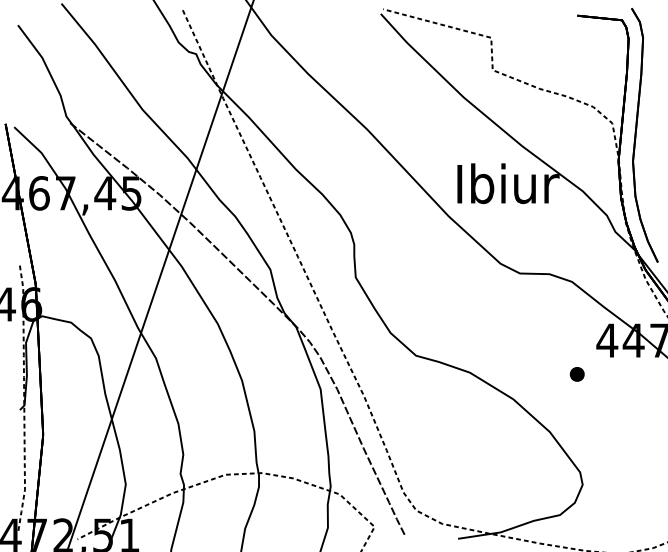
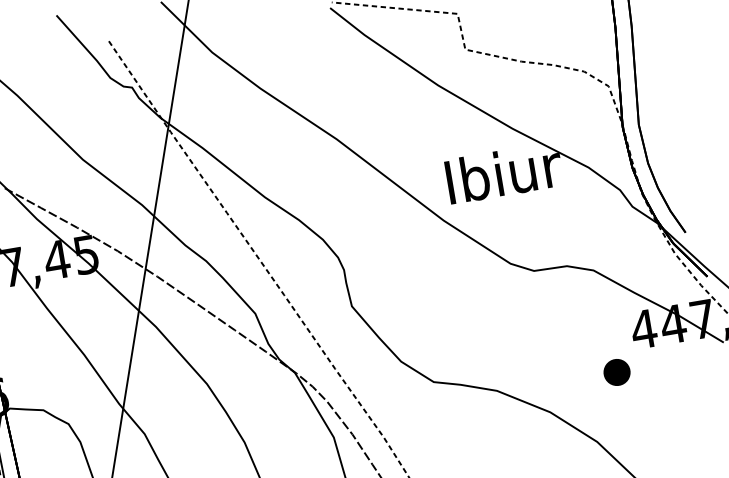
part: (576, 374) -> (616, 372), size x1.6

